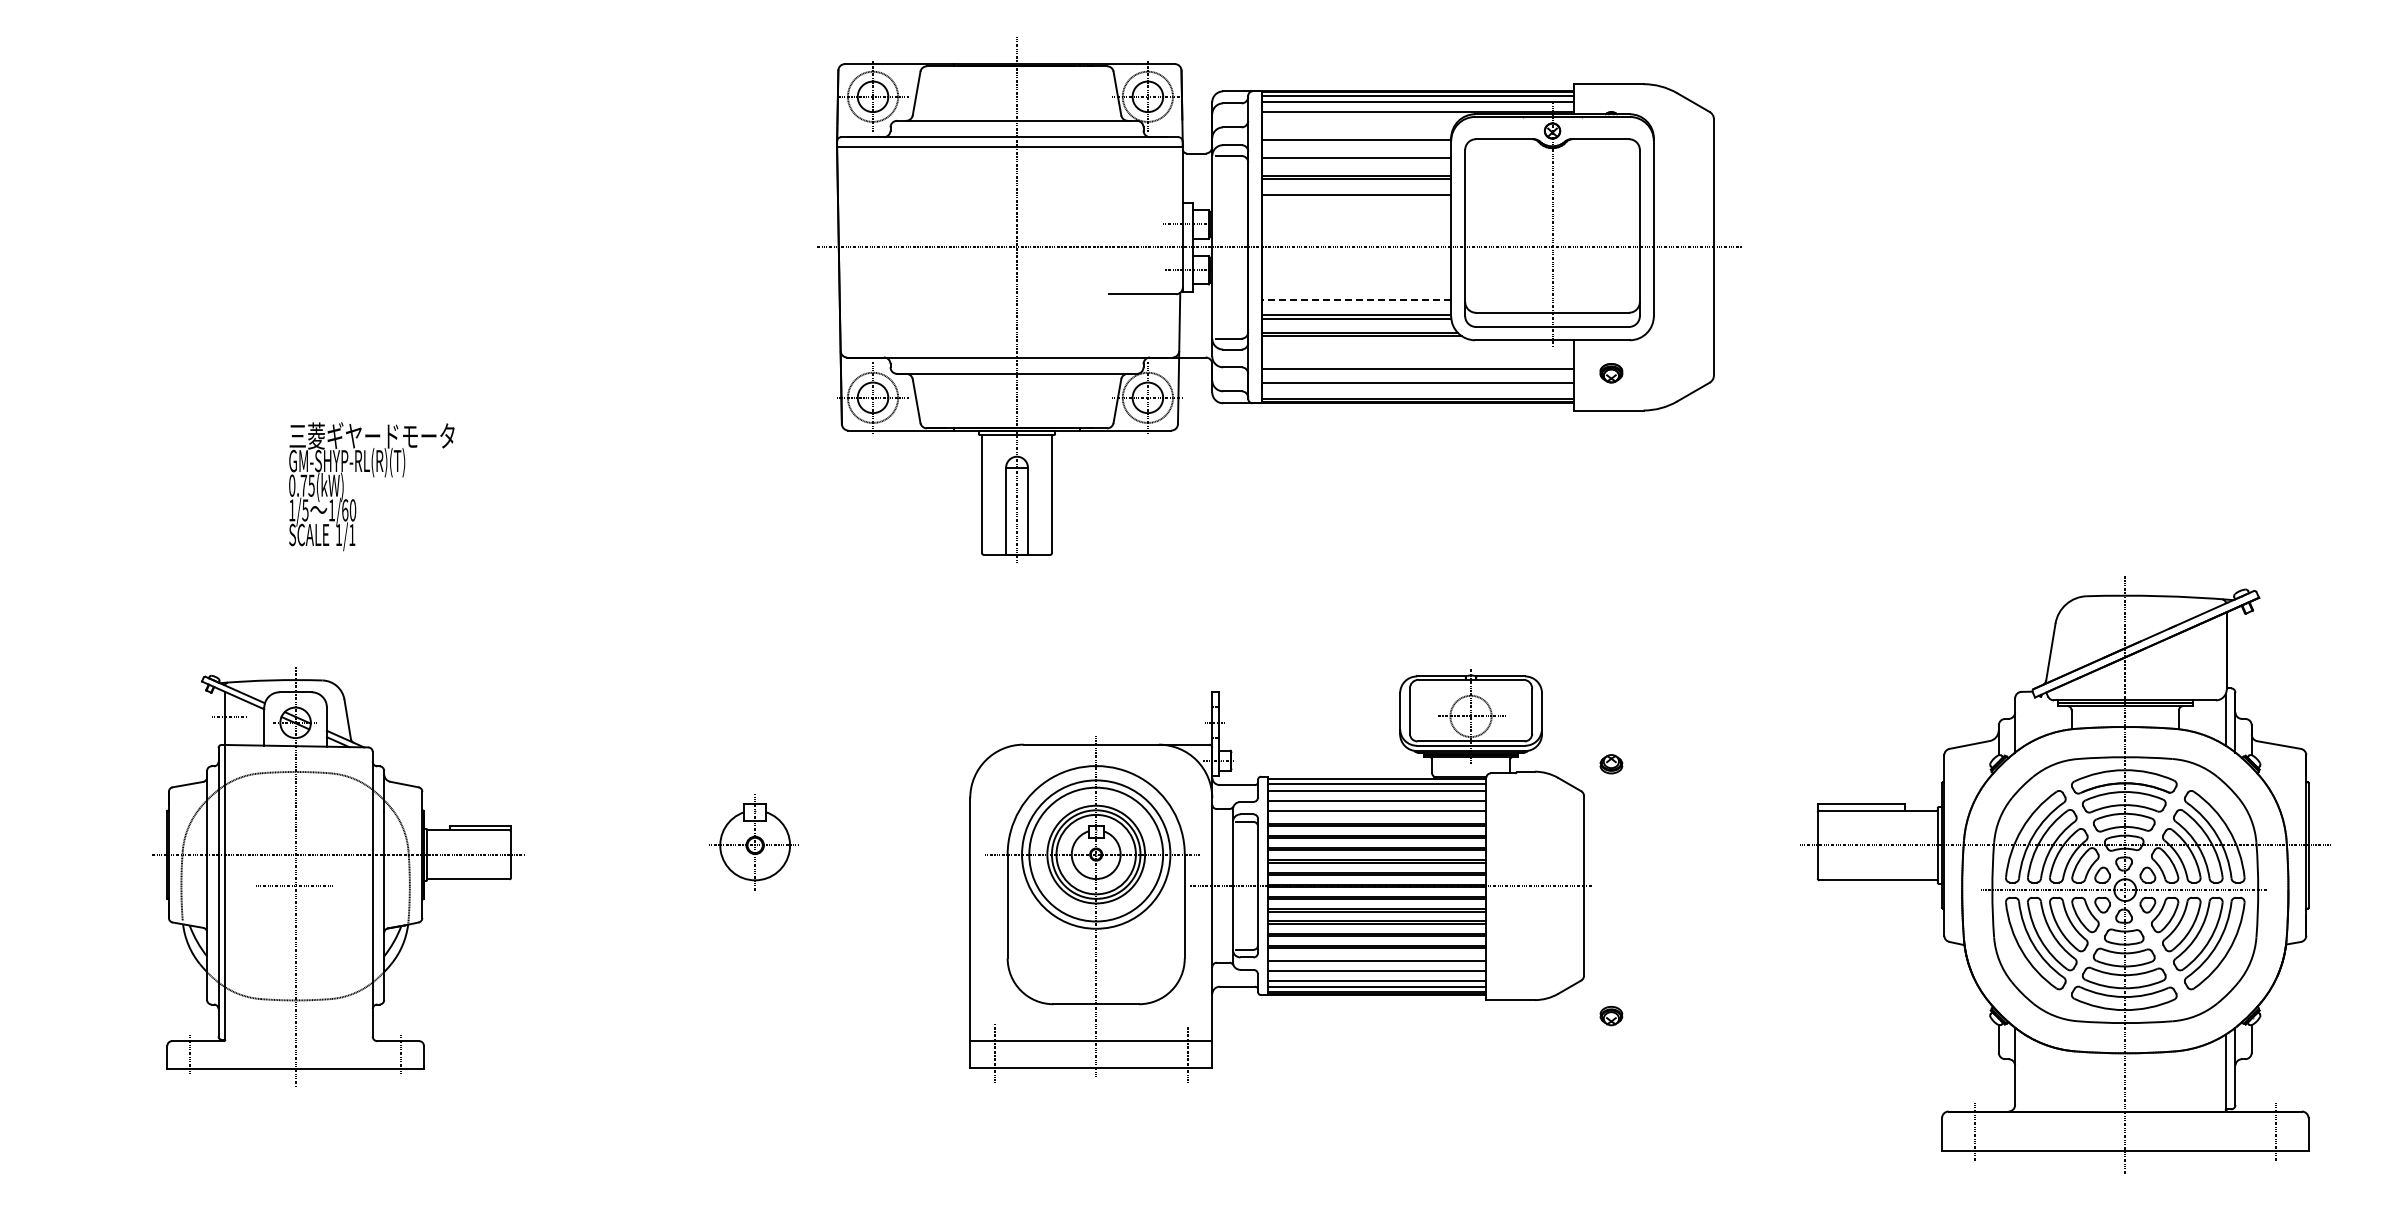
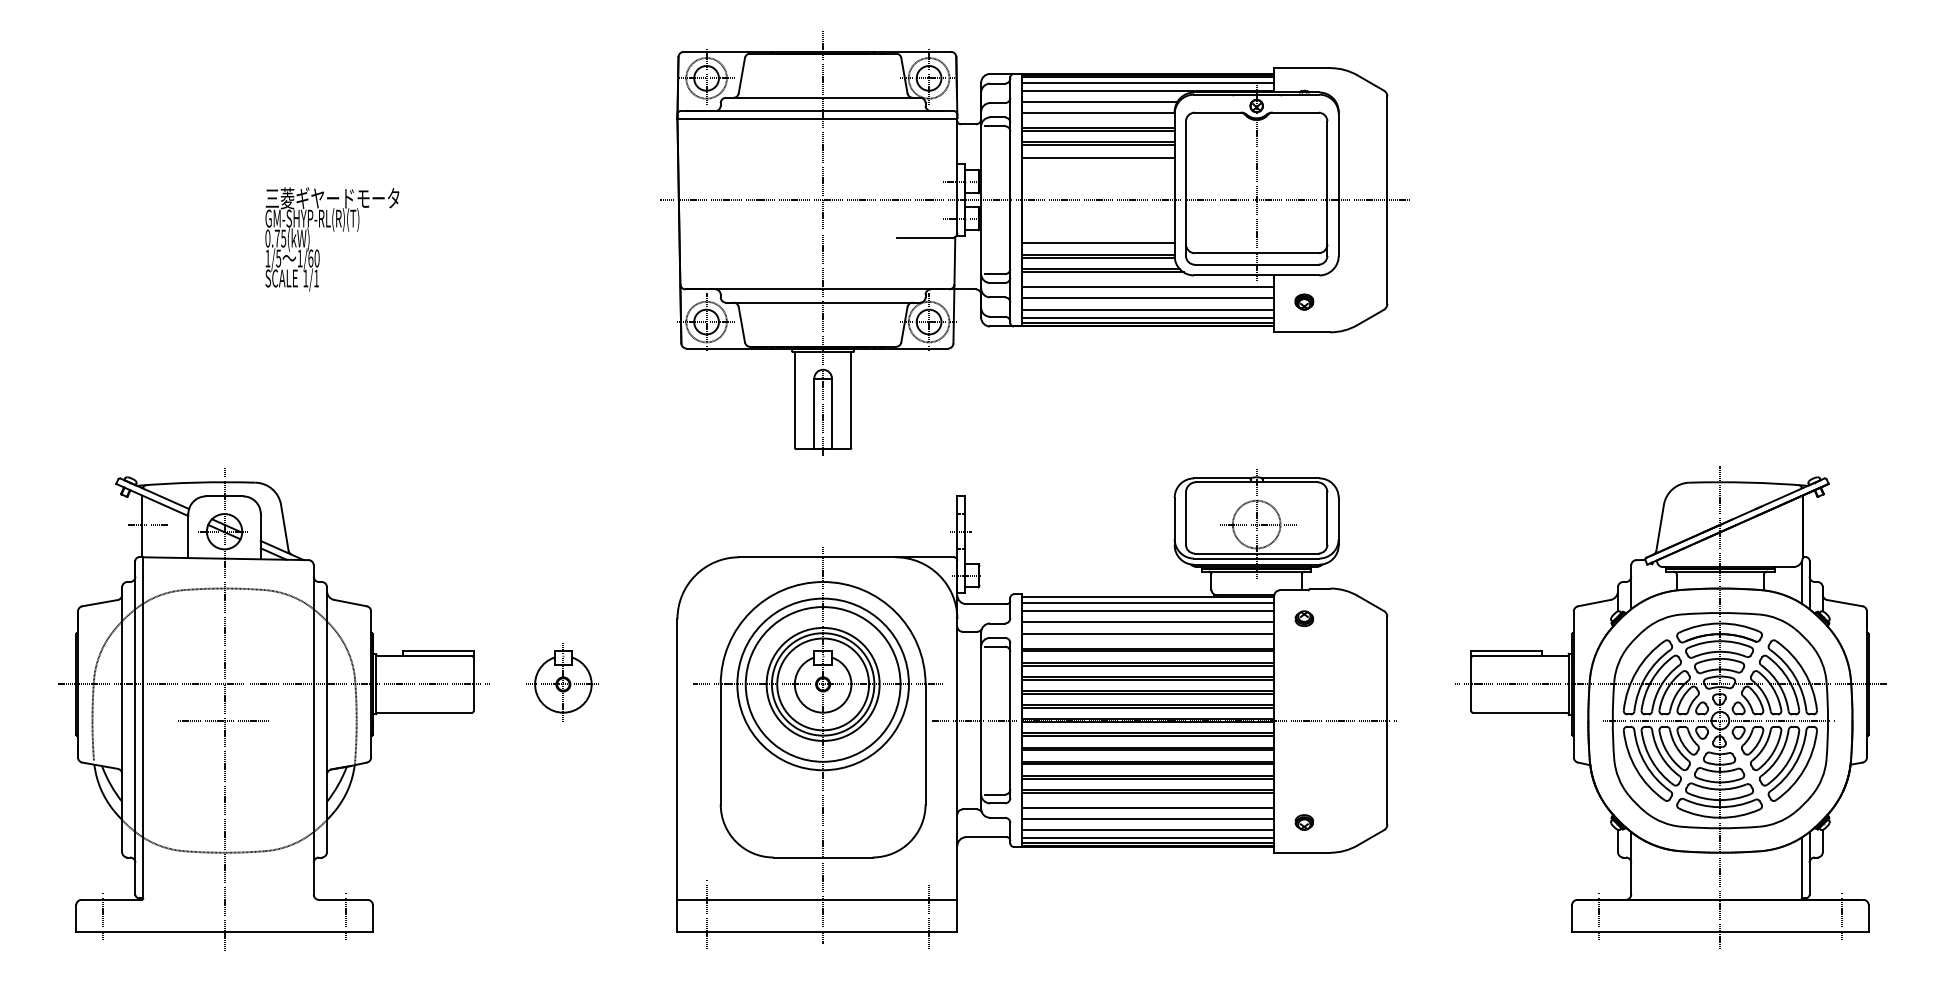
line: (1358, 126) -> (1099, 102), added
line: (1356, 161) -> (1097, 130), added
line: (1356, 299) -> (1097, 242), dashed -> solid
line: (1418, 354) -> (1148, 286), added
line: (1418, 392) -> (1148, 317), added
text: (371, 486) -> (332, 239), moved
part: (753, 842) -> (562, 682), moved
part: (1280, 875) -> (1036, 708), size x1.43
part: (337, 876) -> (273, 709), size x1.43

